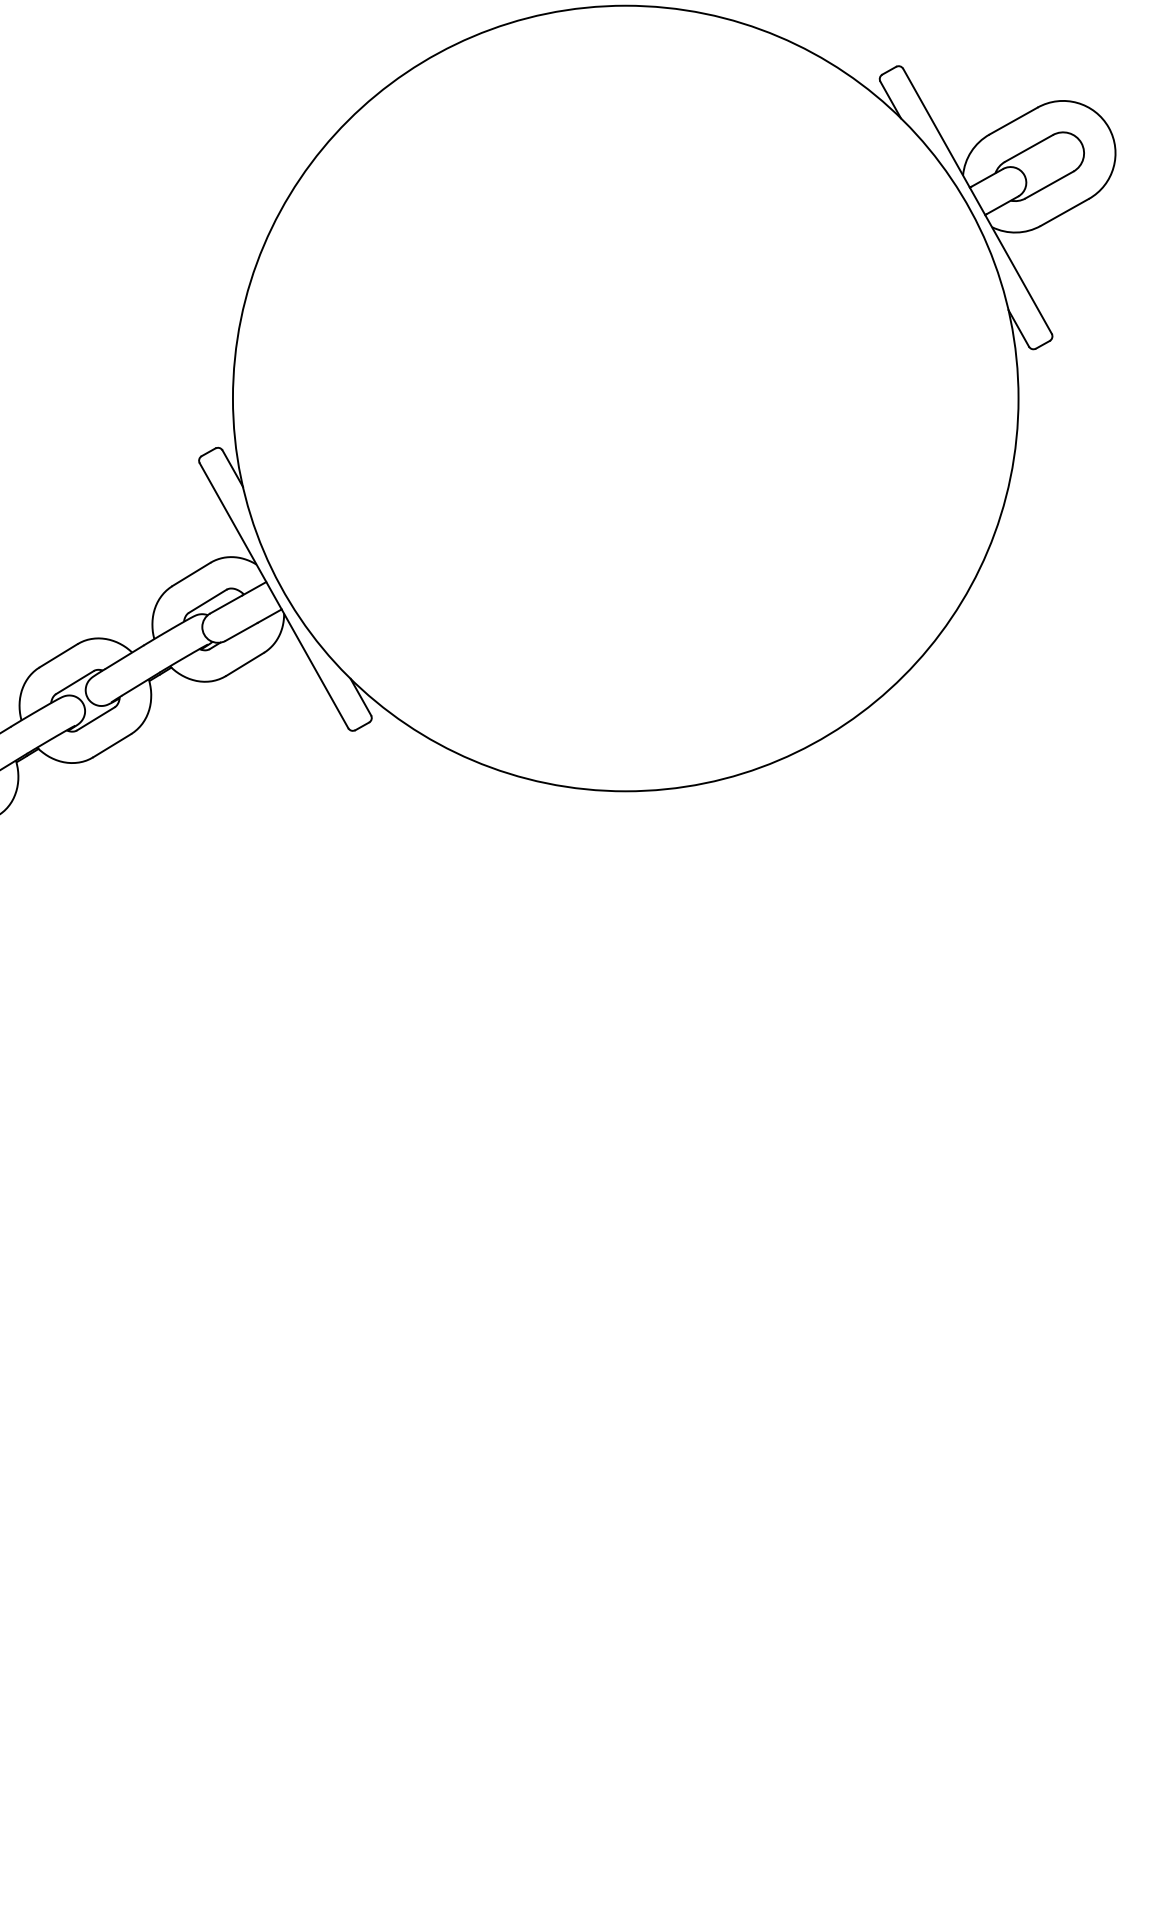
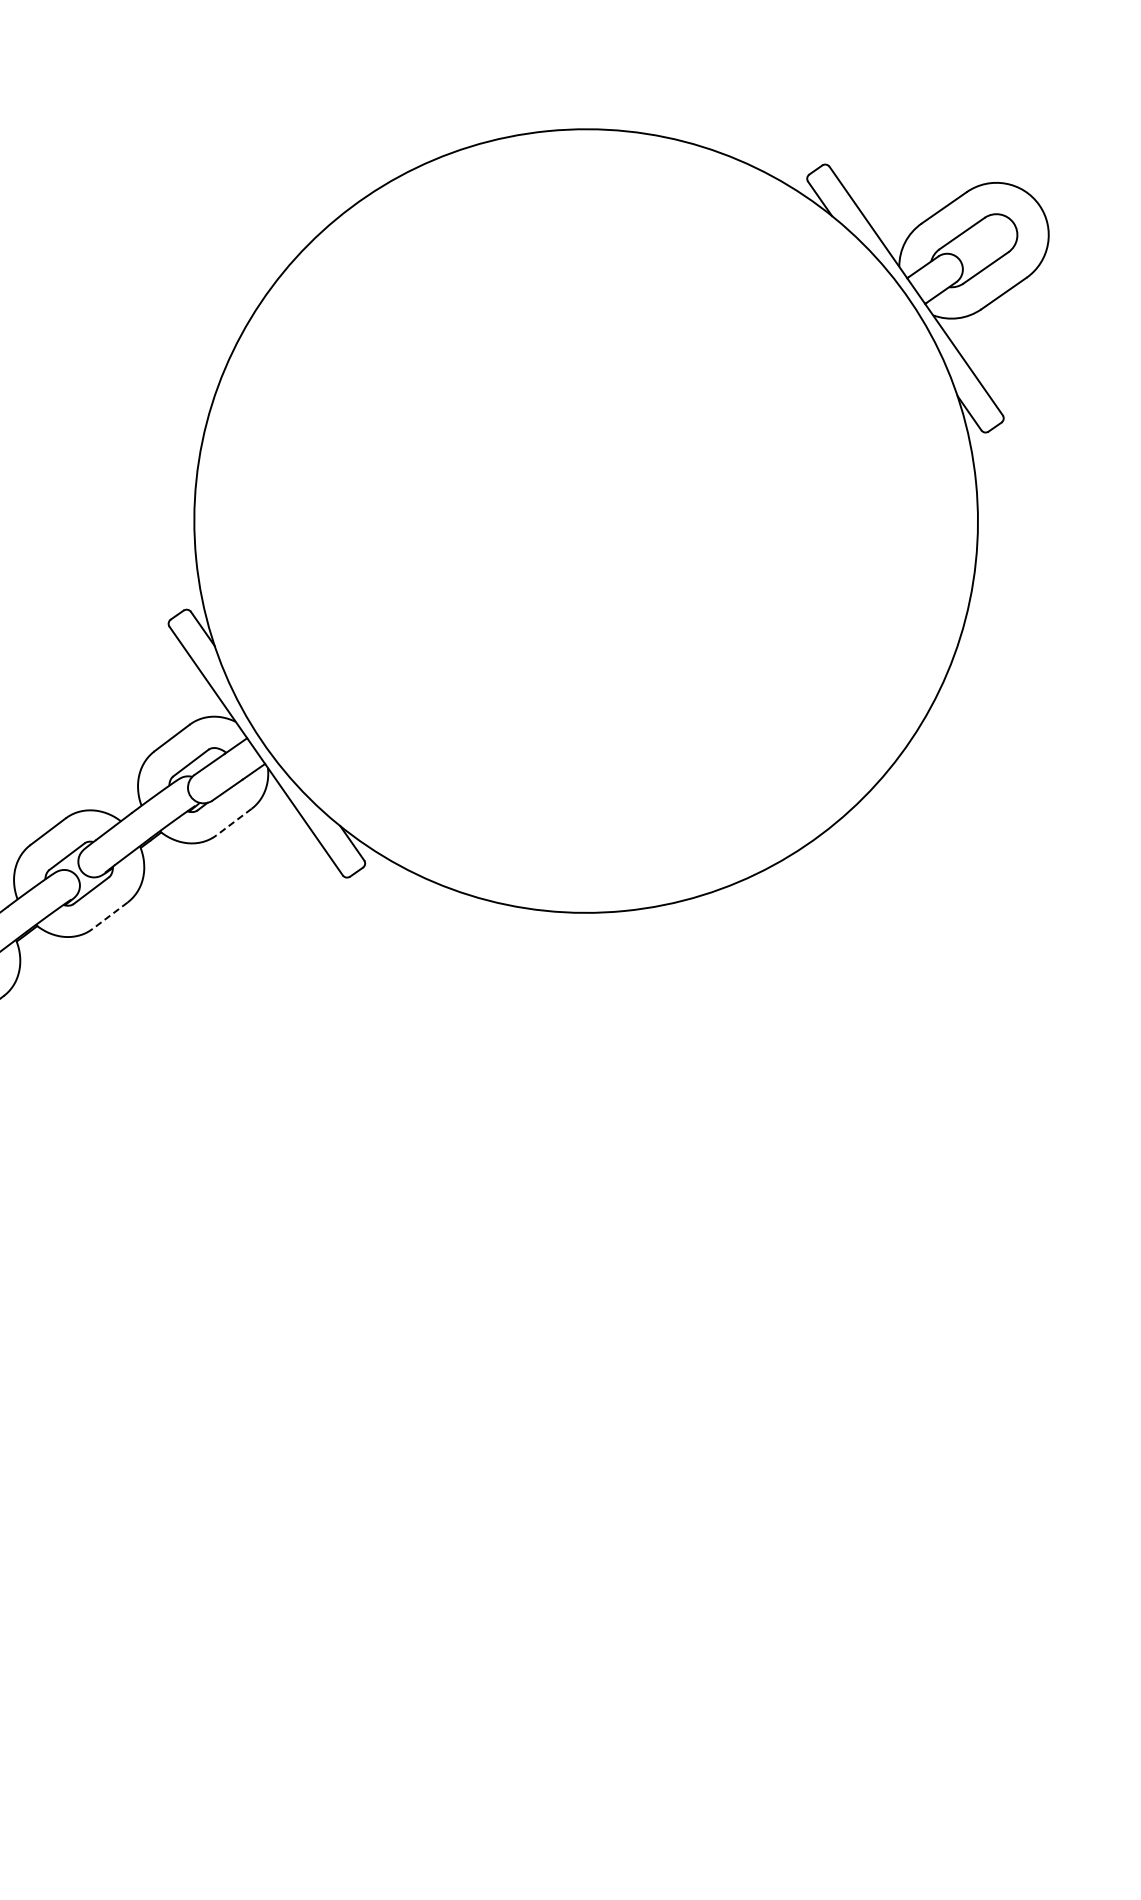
line: (244, 664) -> (233, 822), solid -> dashed
line: (111, 745) -> (109, 915), solid -> dashed

